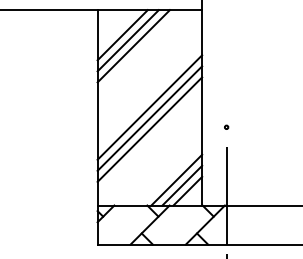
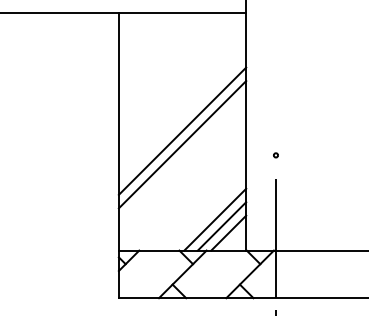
line: (122, 34) -> (149, 42), removed
line: (127, 40) -> (155, 49), removed
line: (133, 46) -> (162, 56), removed
line: (149, 129) -> (182, 157), removed

